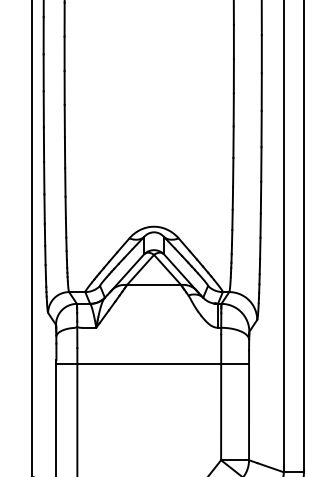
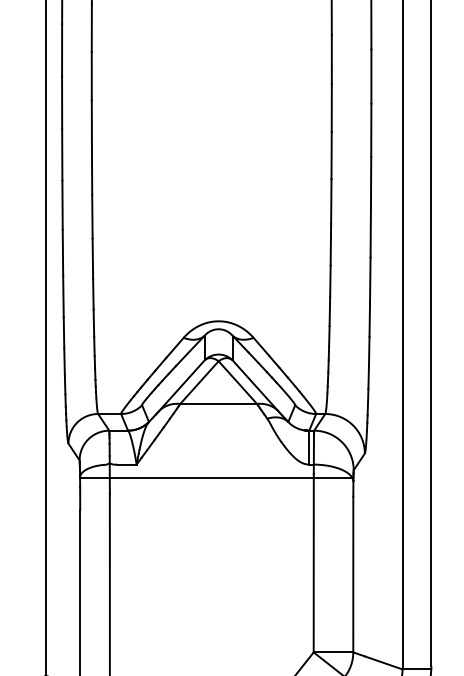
line: (152, 363) -> (216, 477), moved

